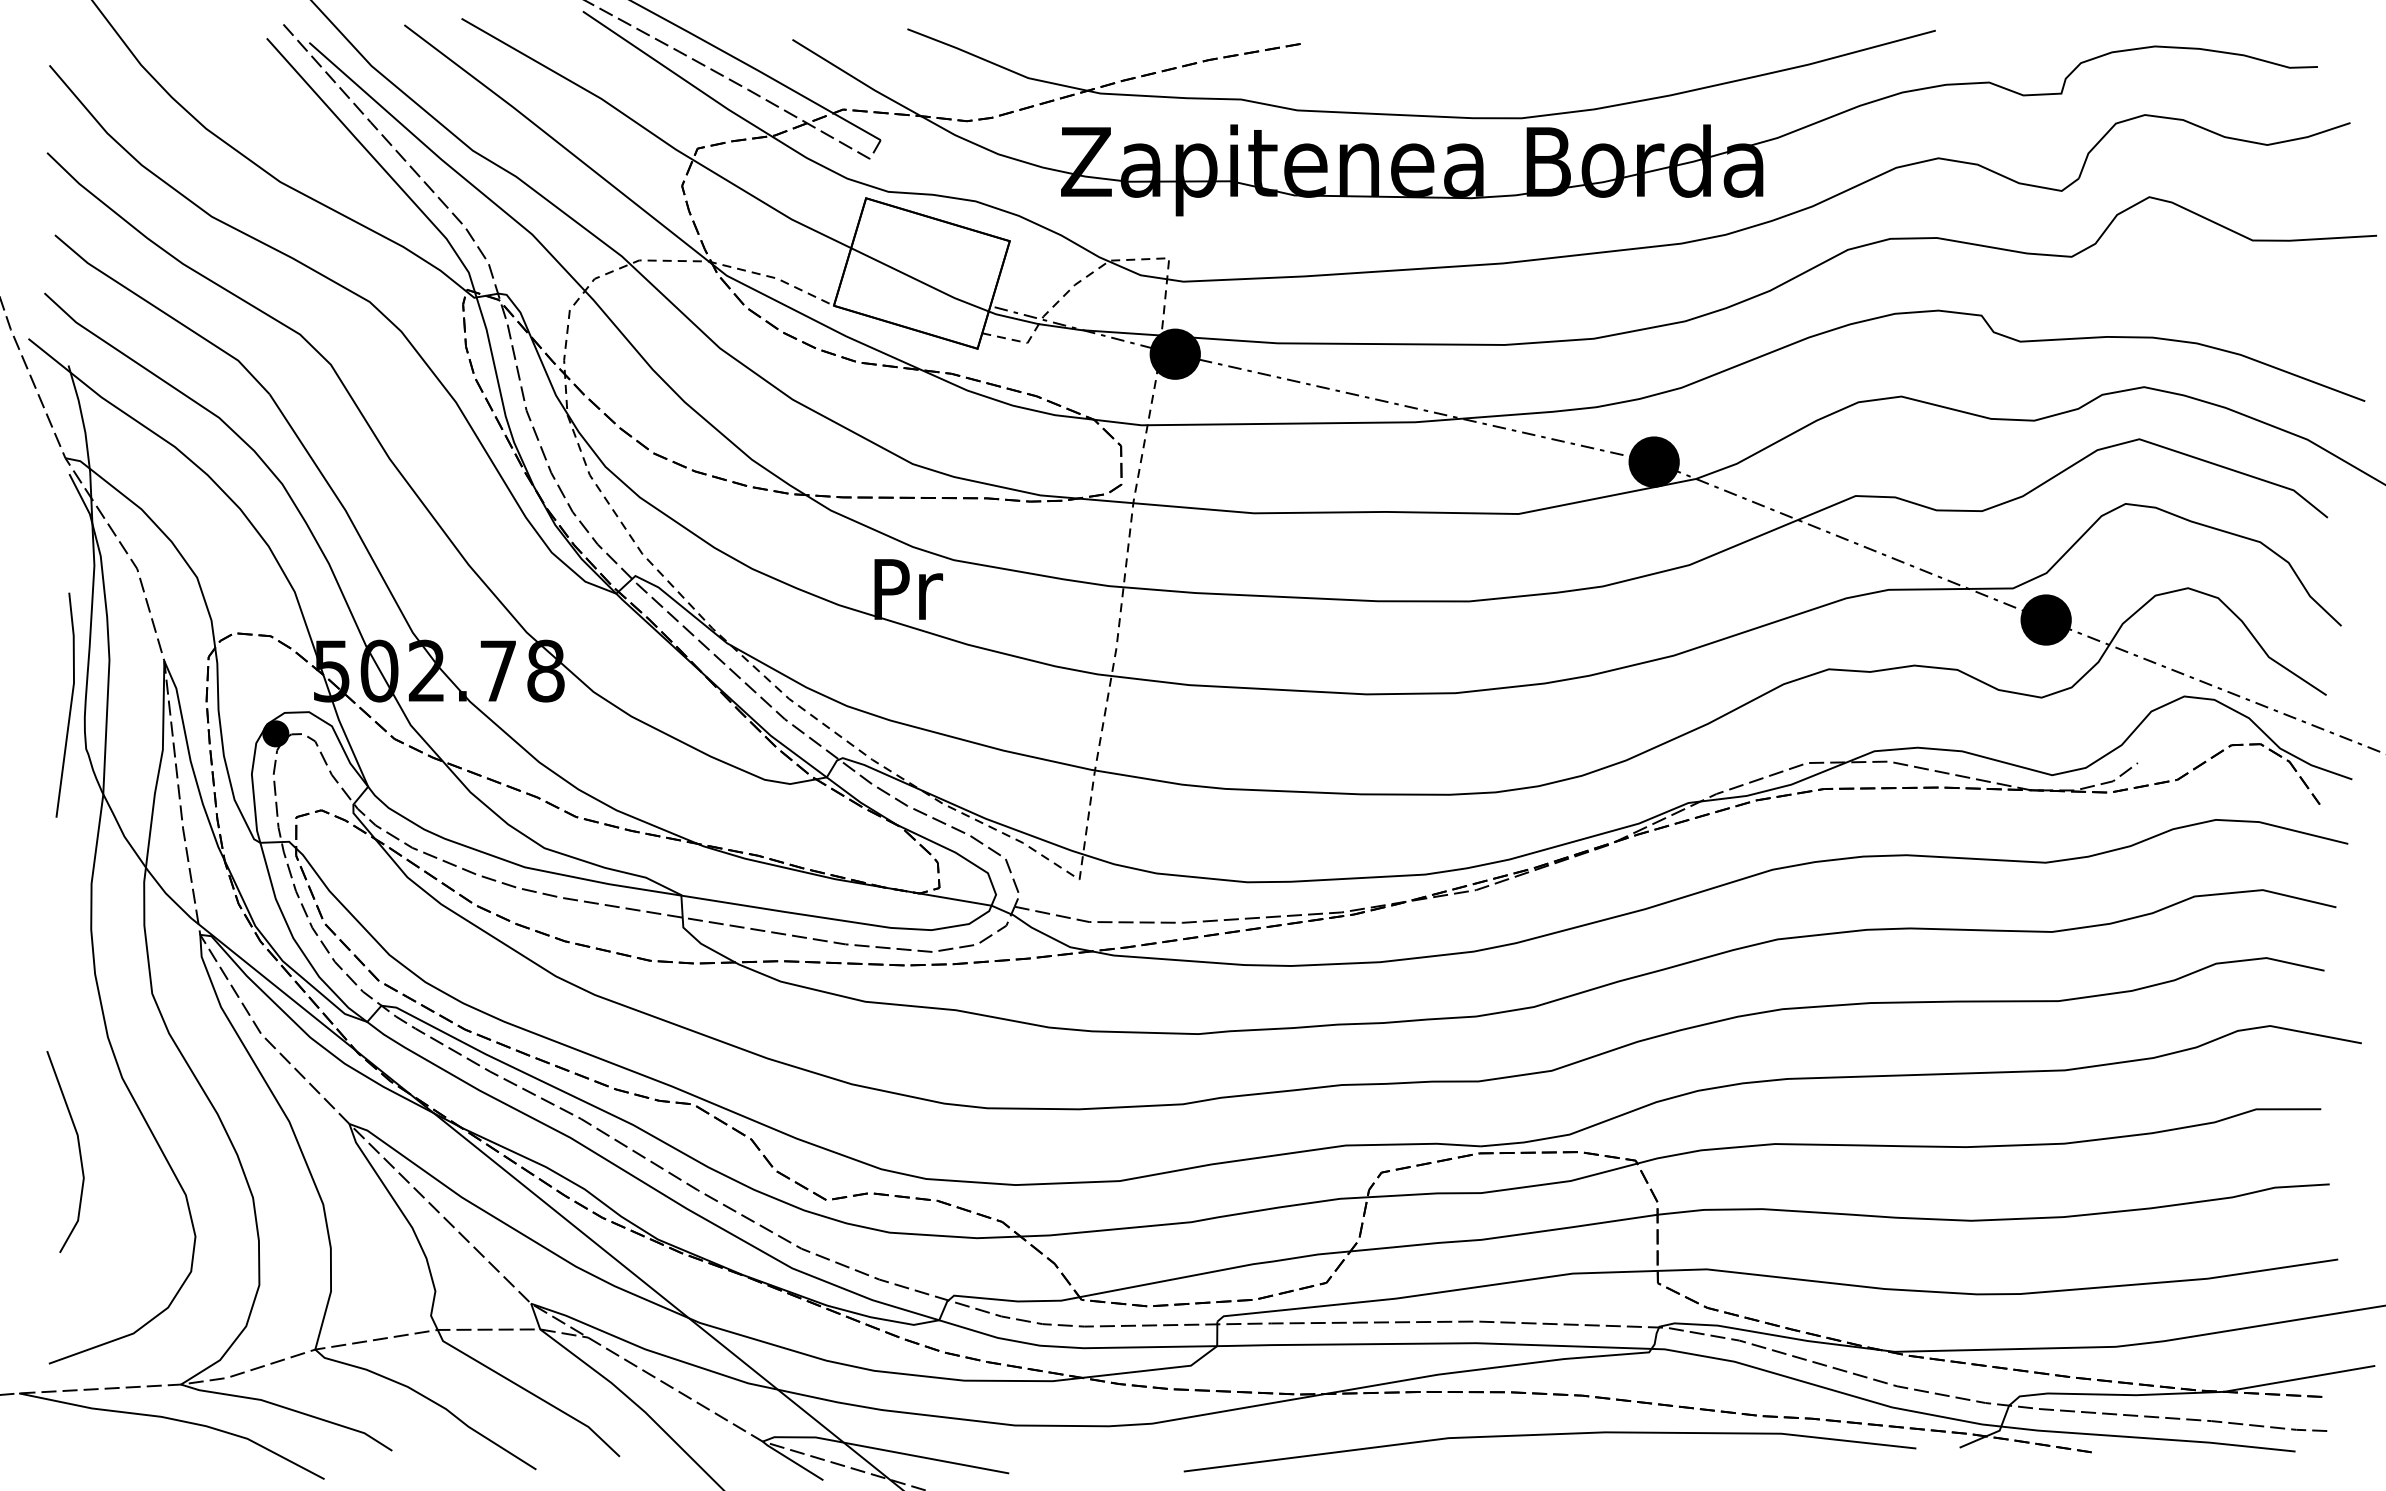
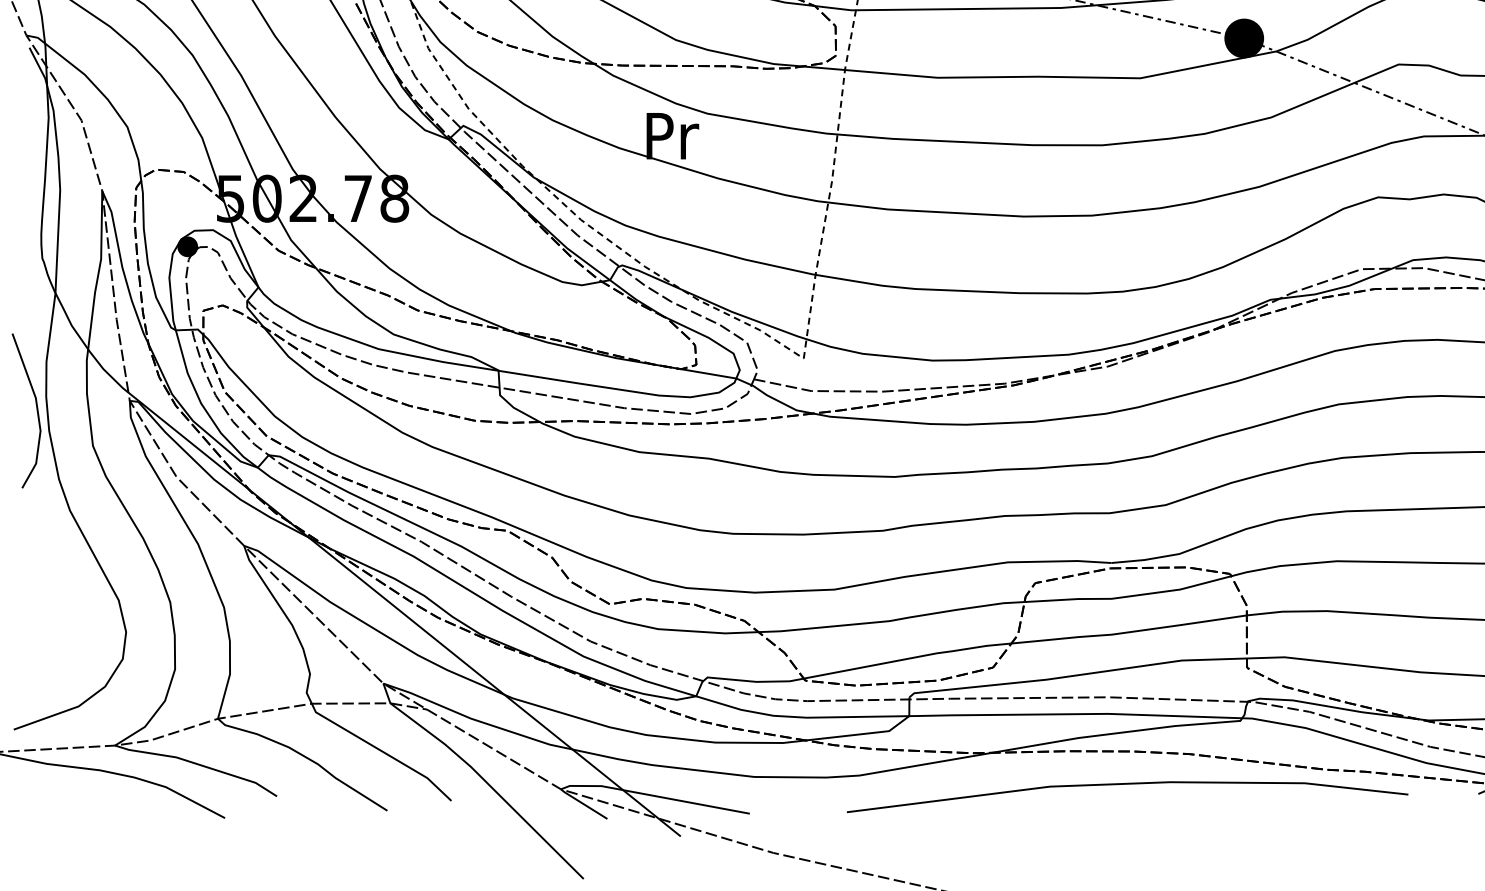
line: (69, 707) -> (29, 226), removed
line: (78, 1149) -> (36, 409), moved
line: (1549, 1435) -> (1127, 784), moved

